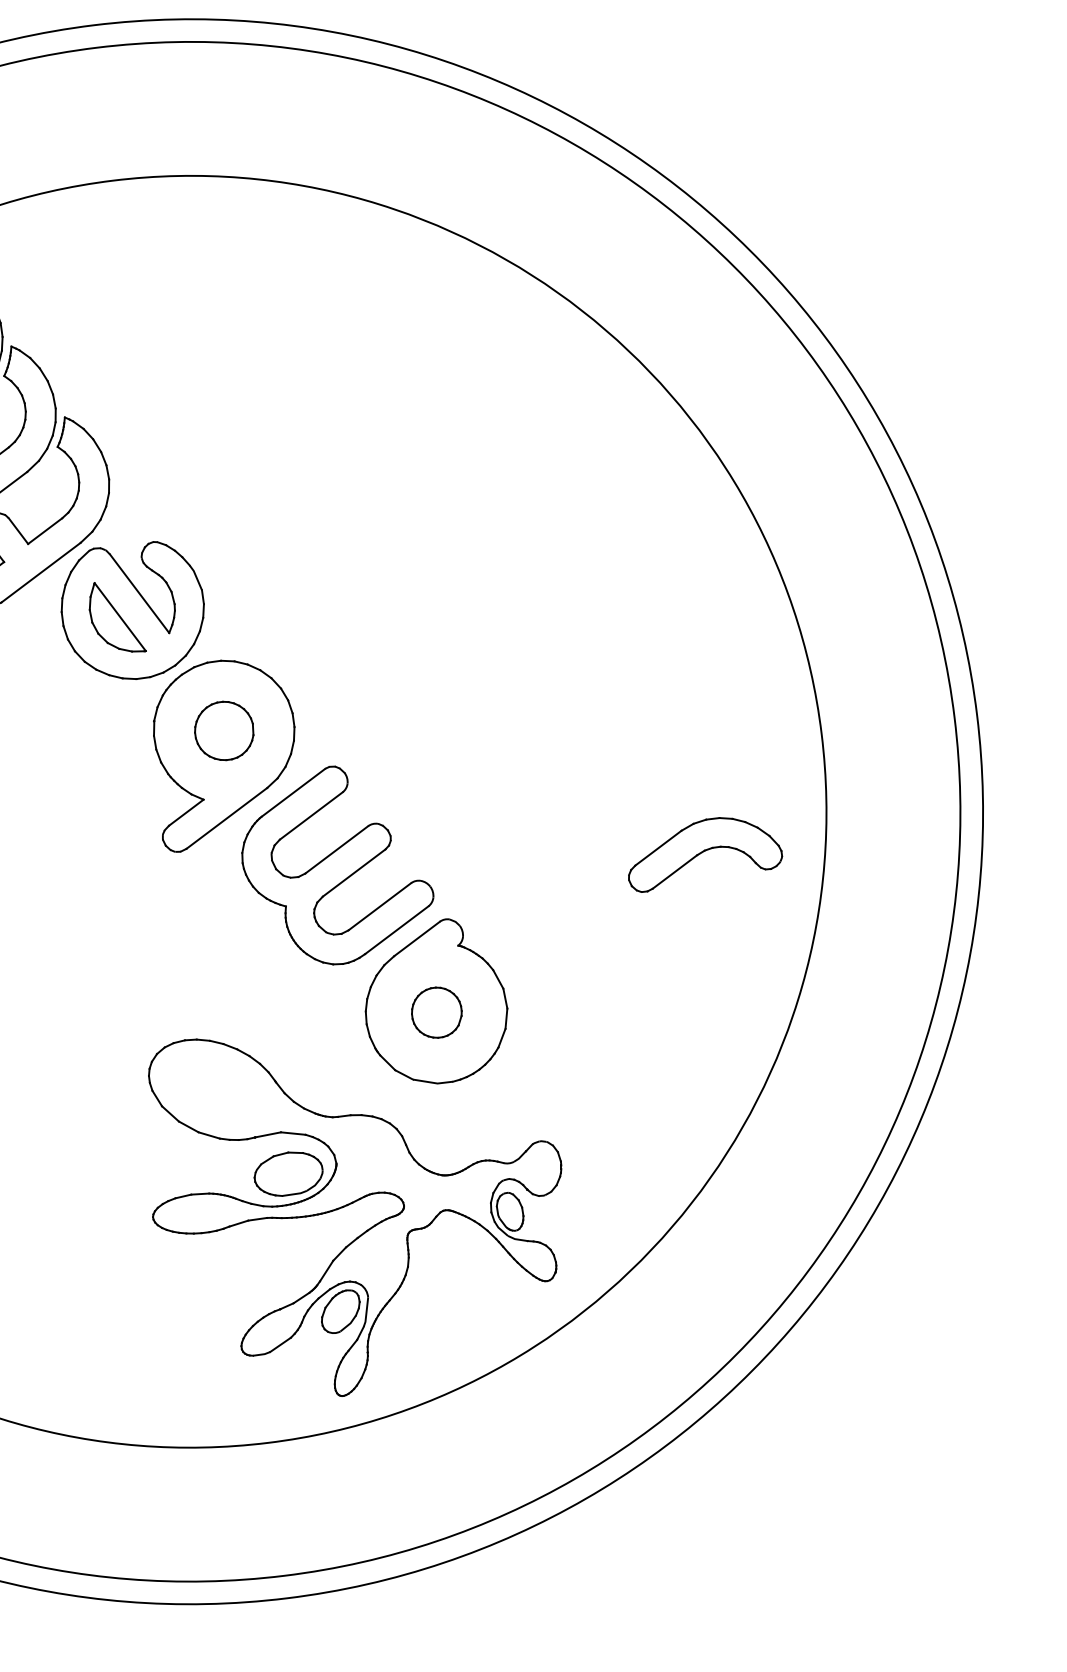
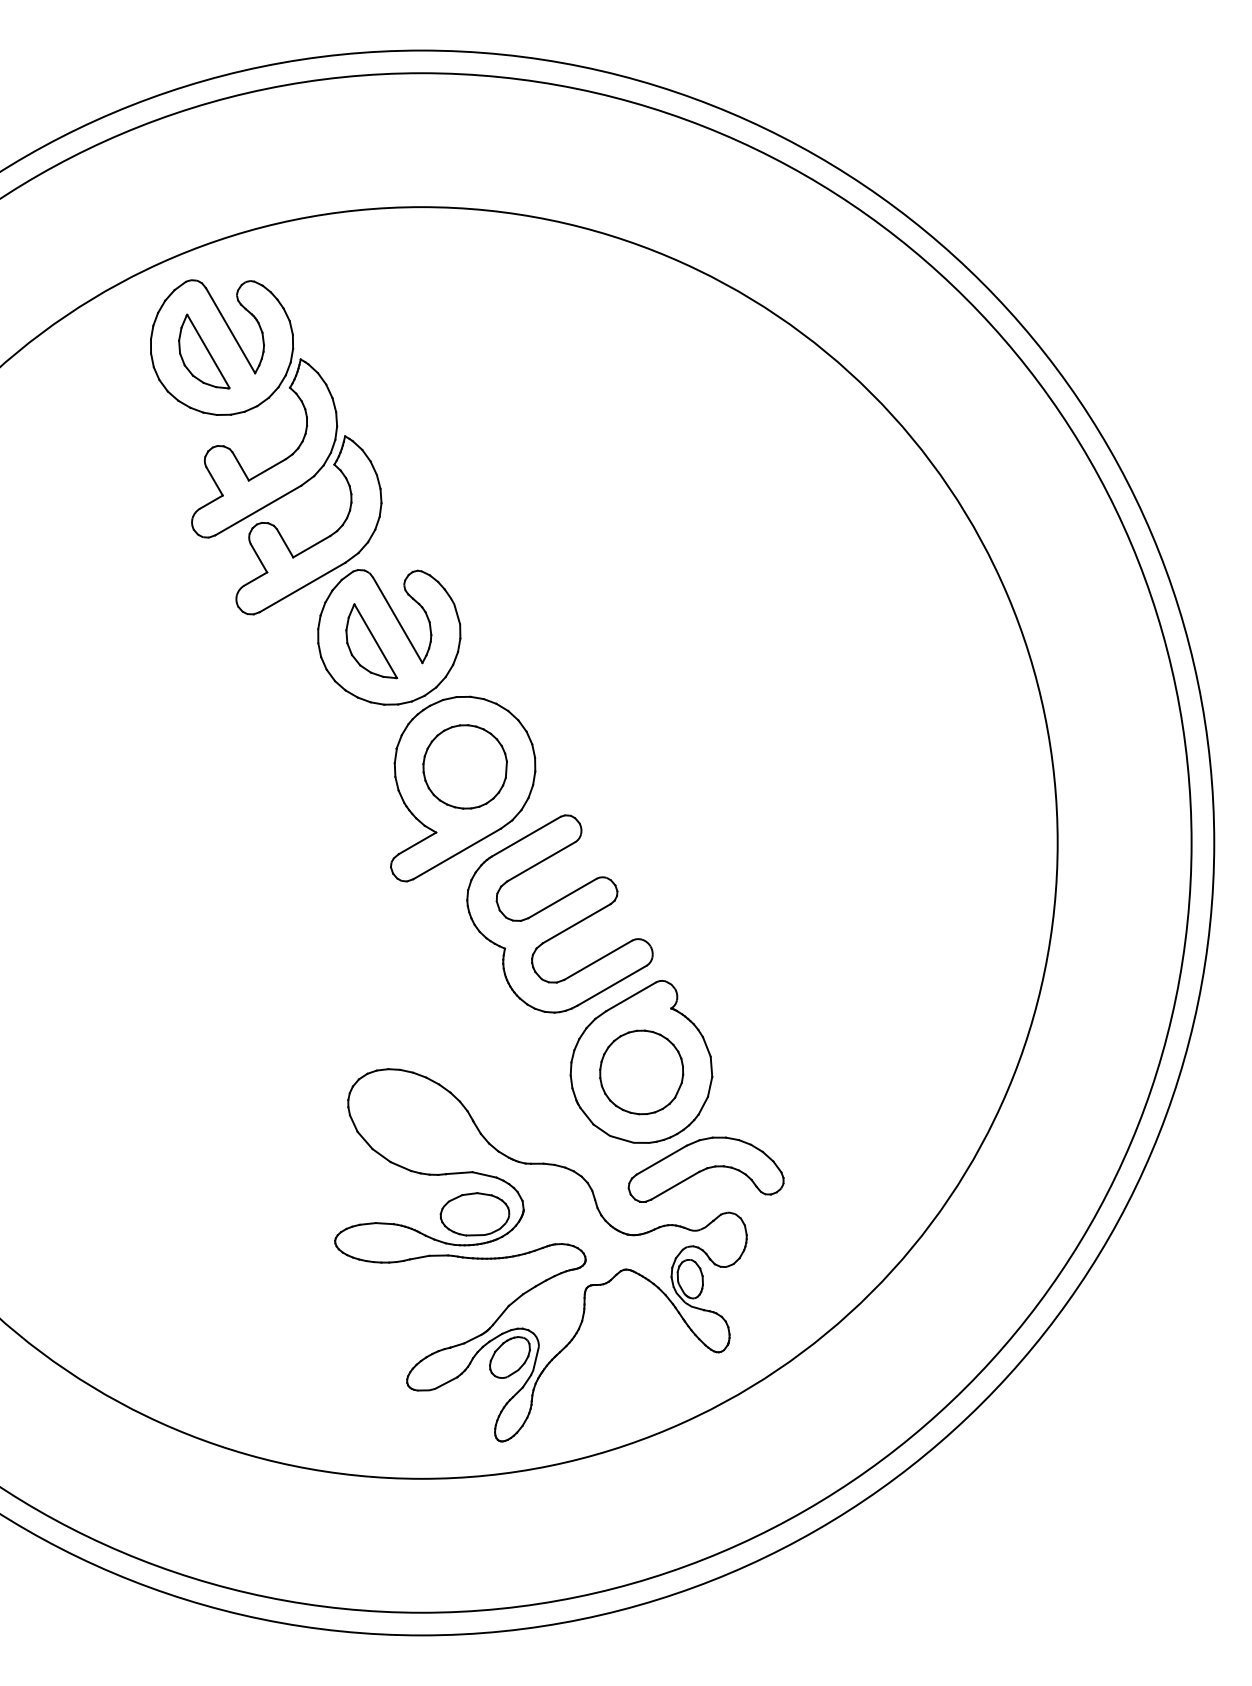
part: (223, 730) -> (464, 766), size x1.43
part: (702, 852) -> (705, 1169), moved
part: (436, 1012) -> (641, 1072), size x1.67

